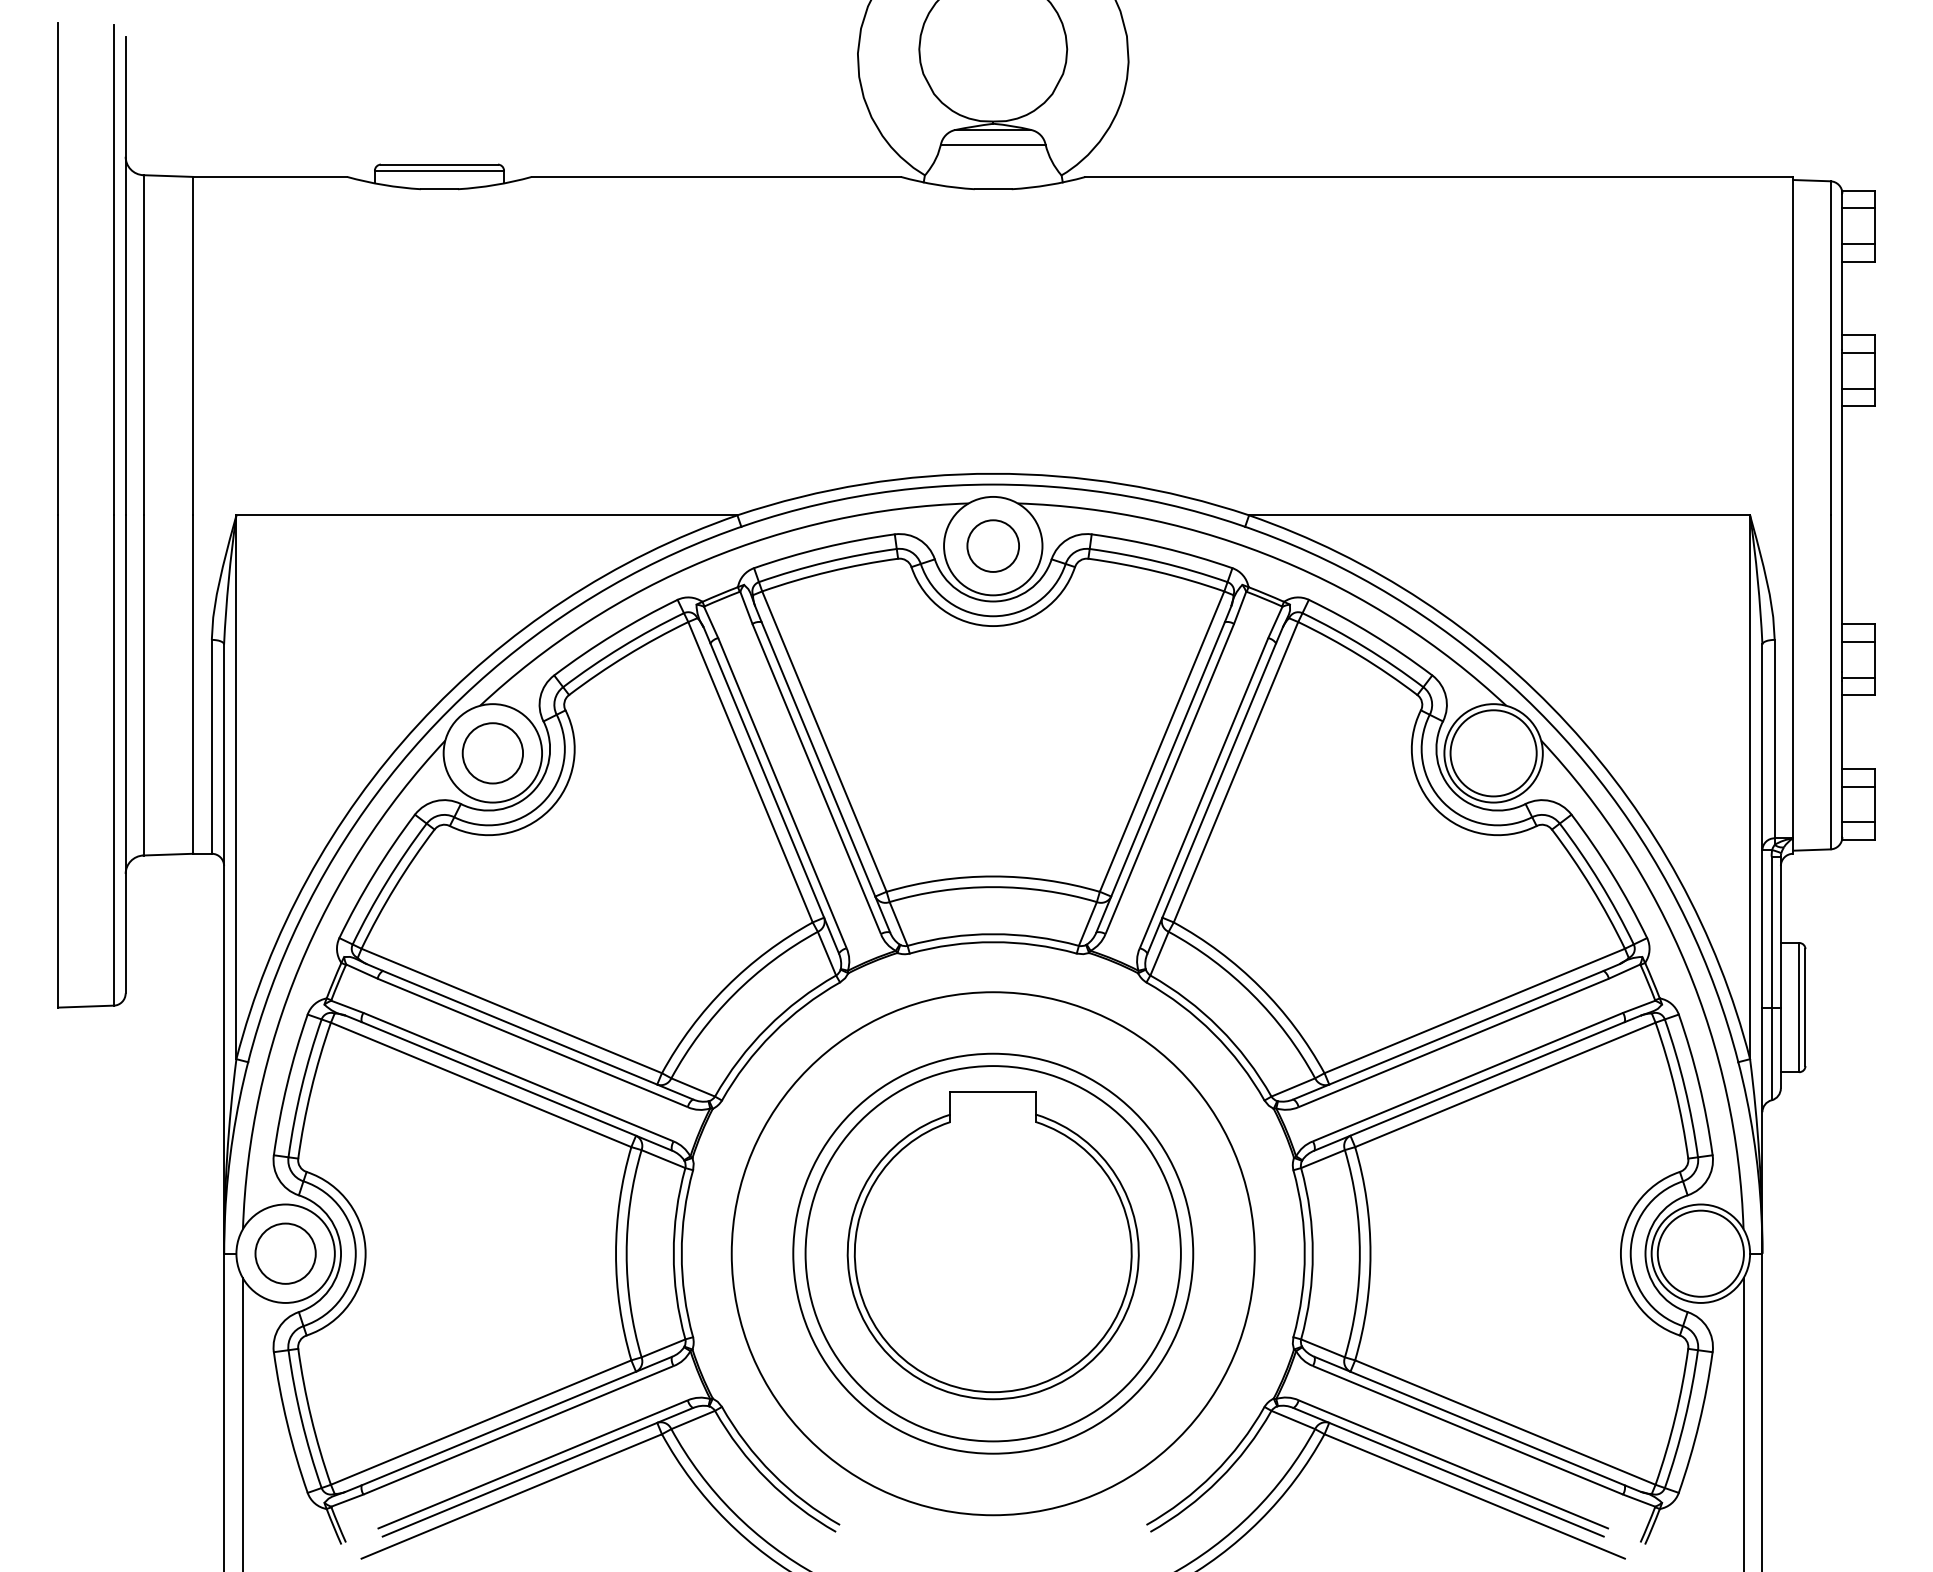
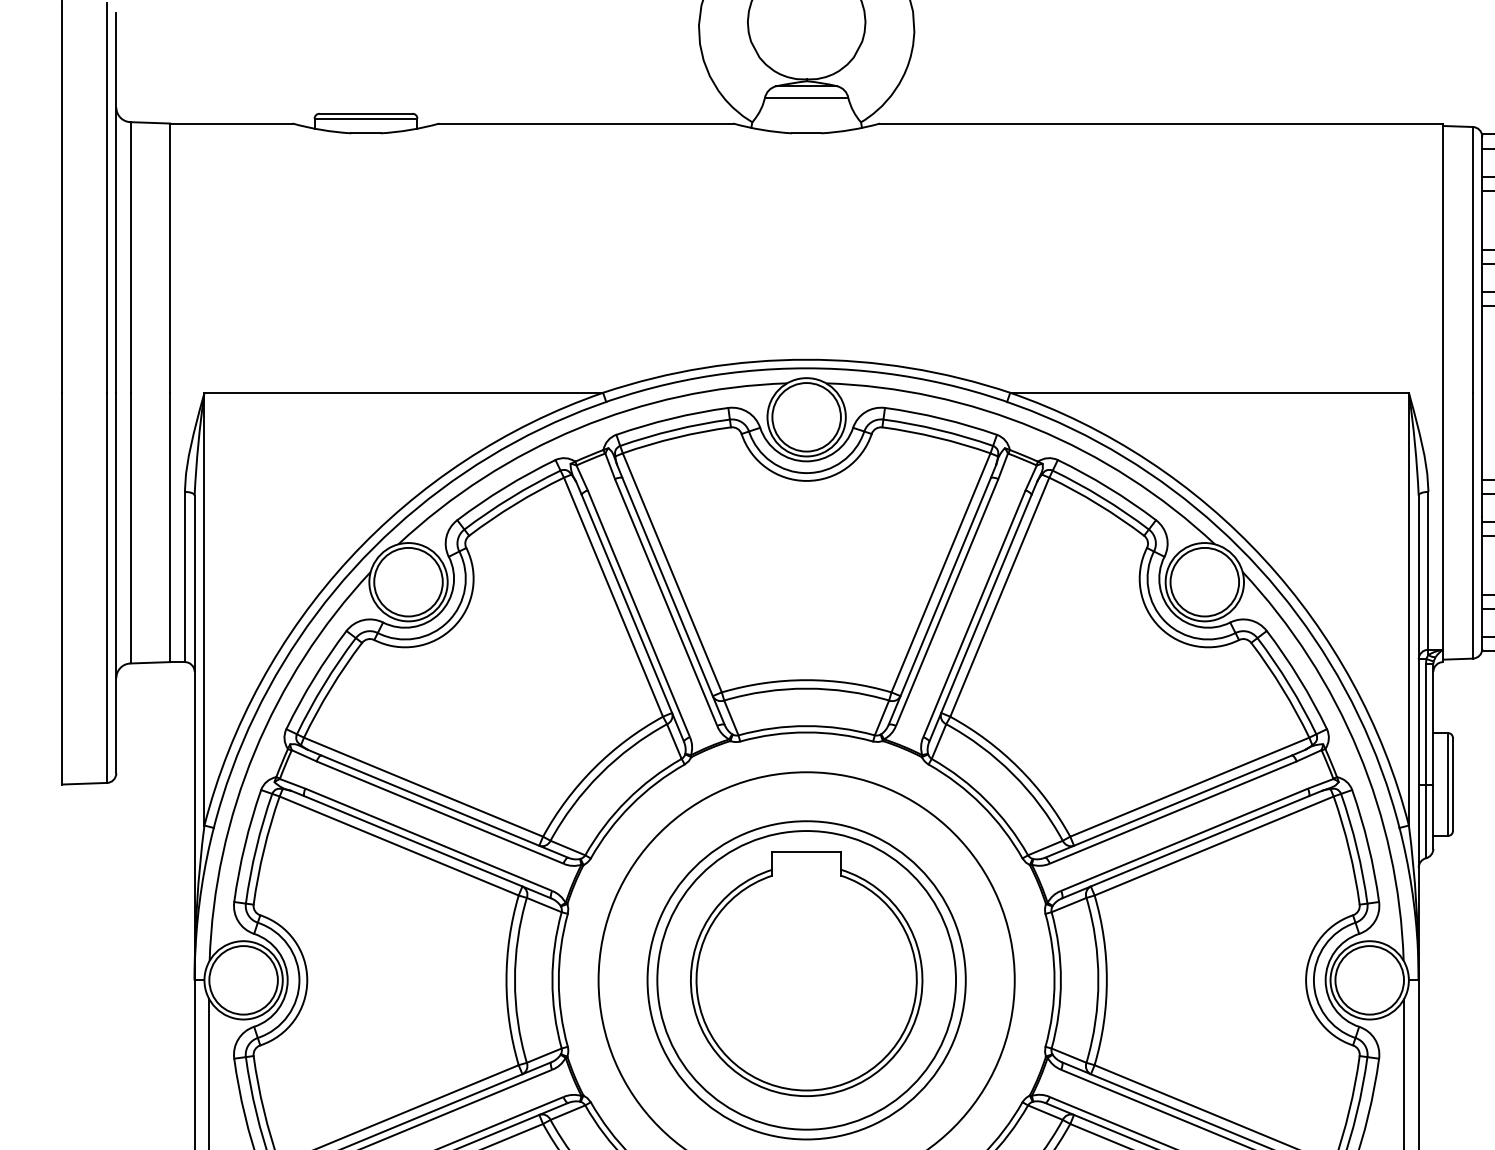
circle: (993, 546) -> (806, 417), size x1.67
circle: (492, 753) -> (408, 582), size x1.43
circle: (285, 1253) -> (243, 980), size x1.43

